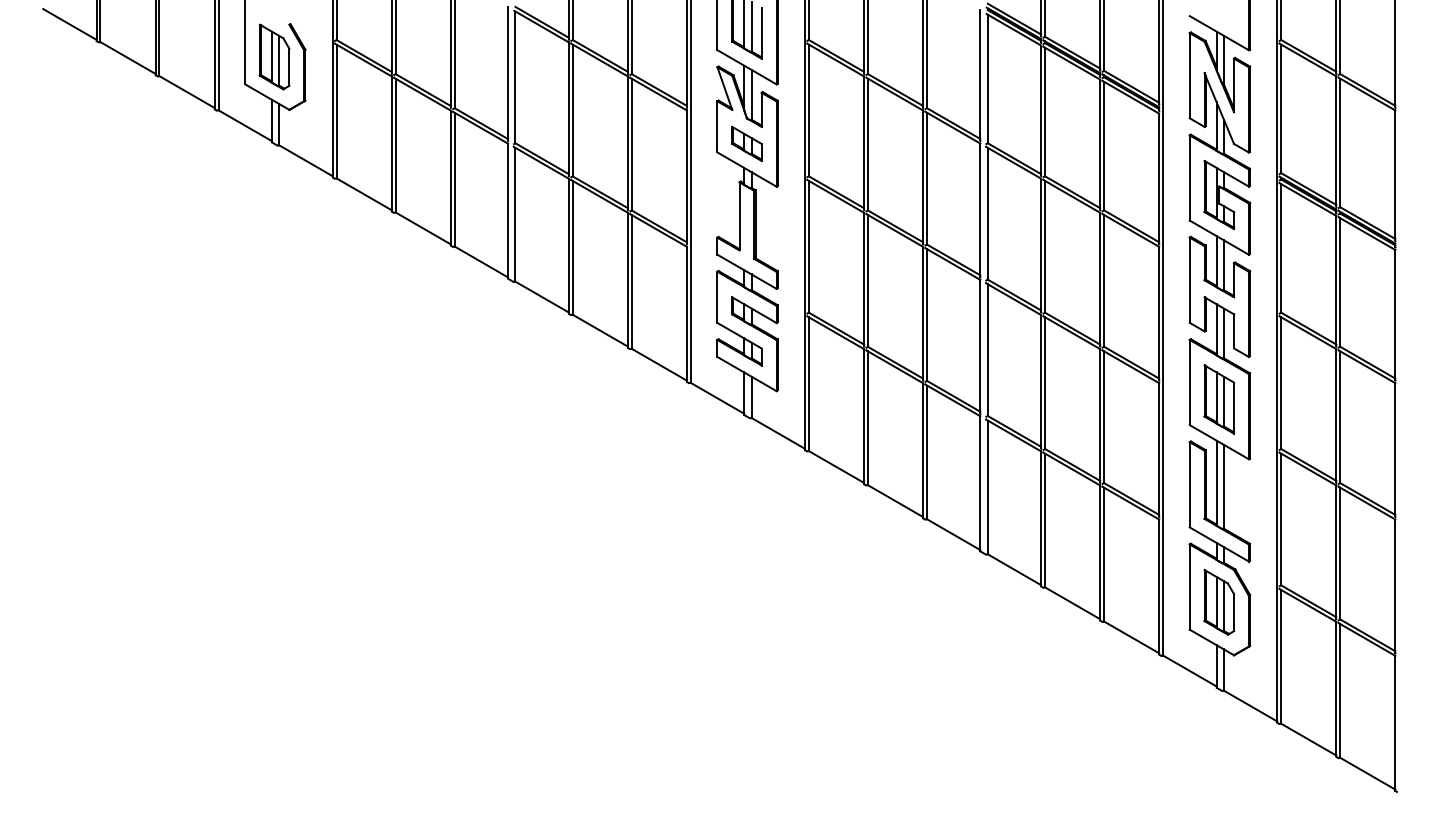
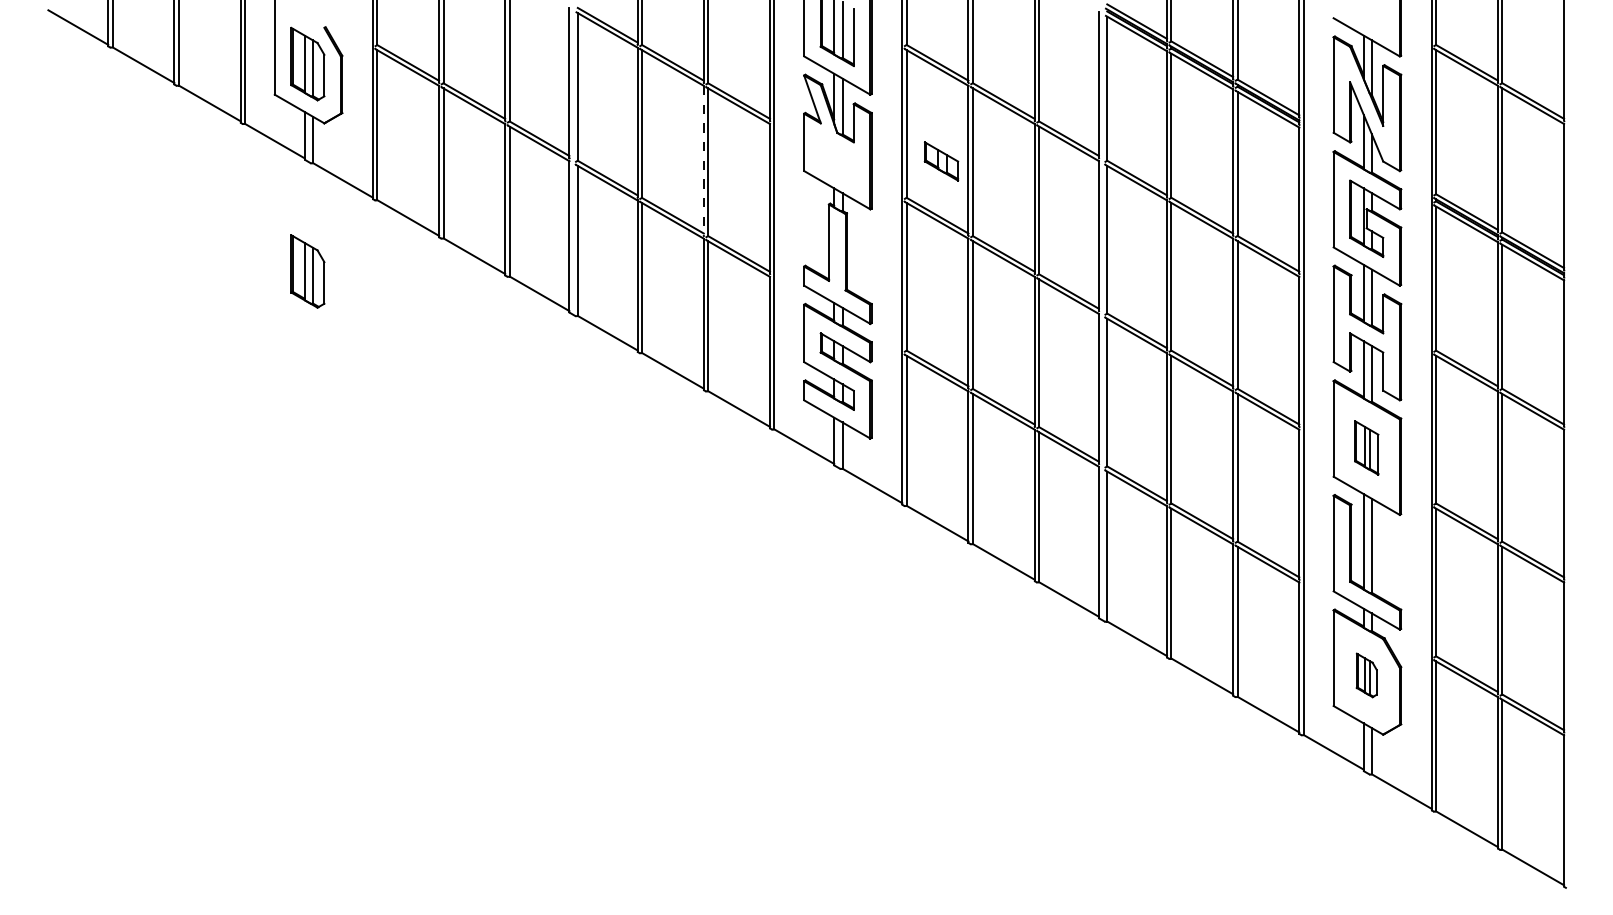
line: (627, 142) -> (703, 159), solid -> dashed
part: (746, 143) -> (941, 161), moved
part: (274, 241) -> (307, 270), added
part: (1219, 399) -> (1366, 447), size x0.7
part: (1219, 602) -> (1366, 675), size x0.6

